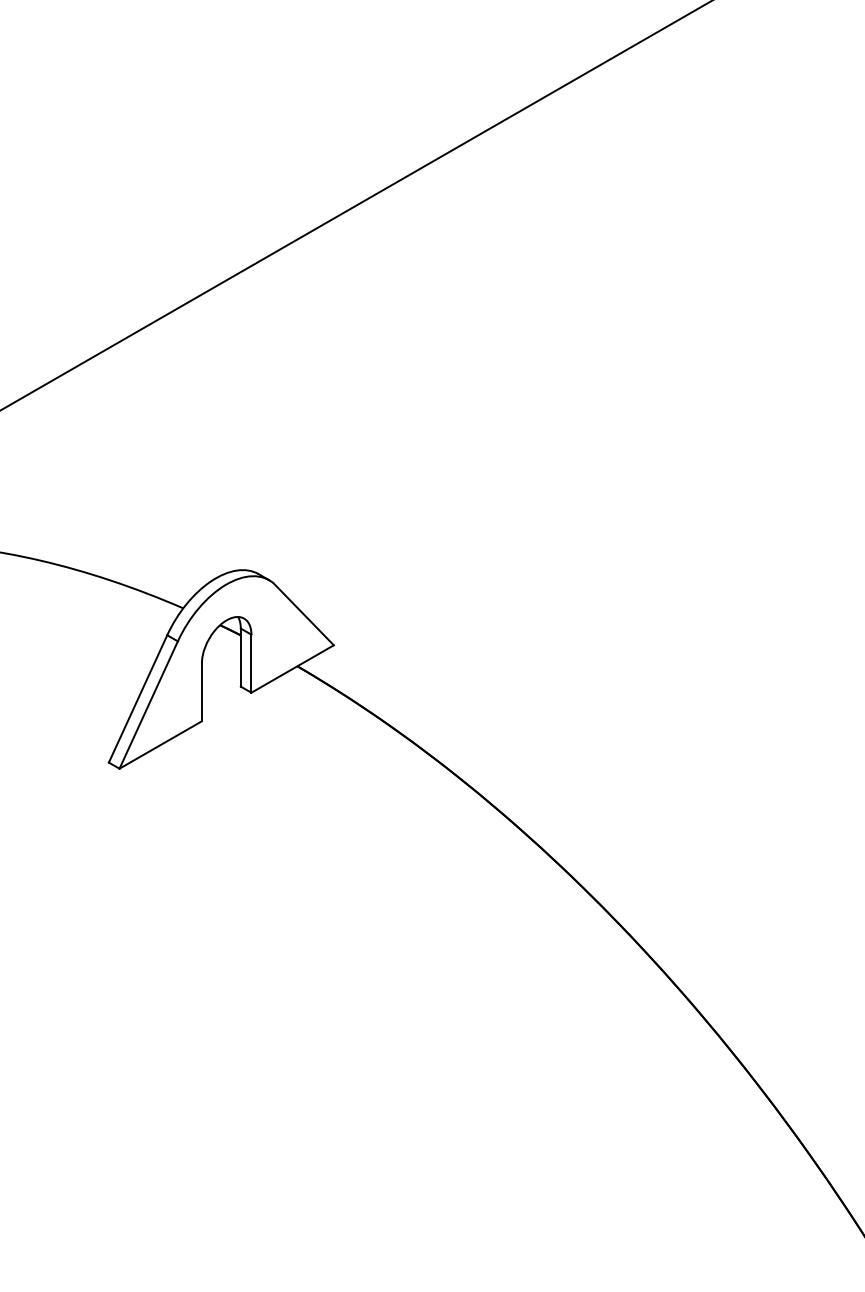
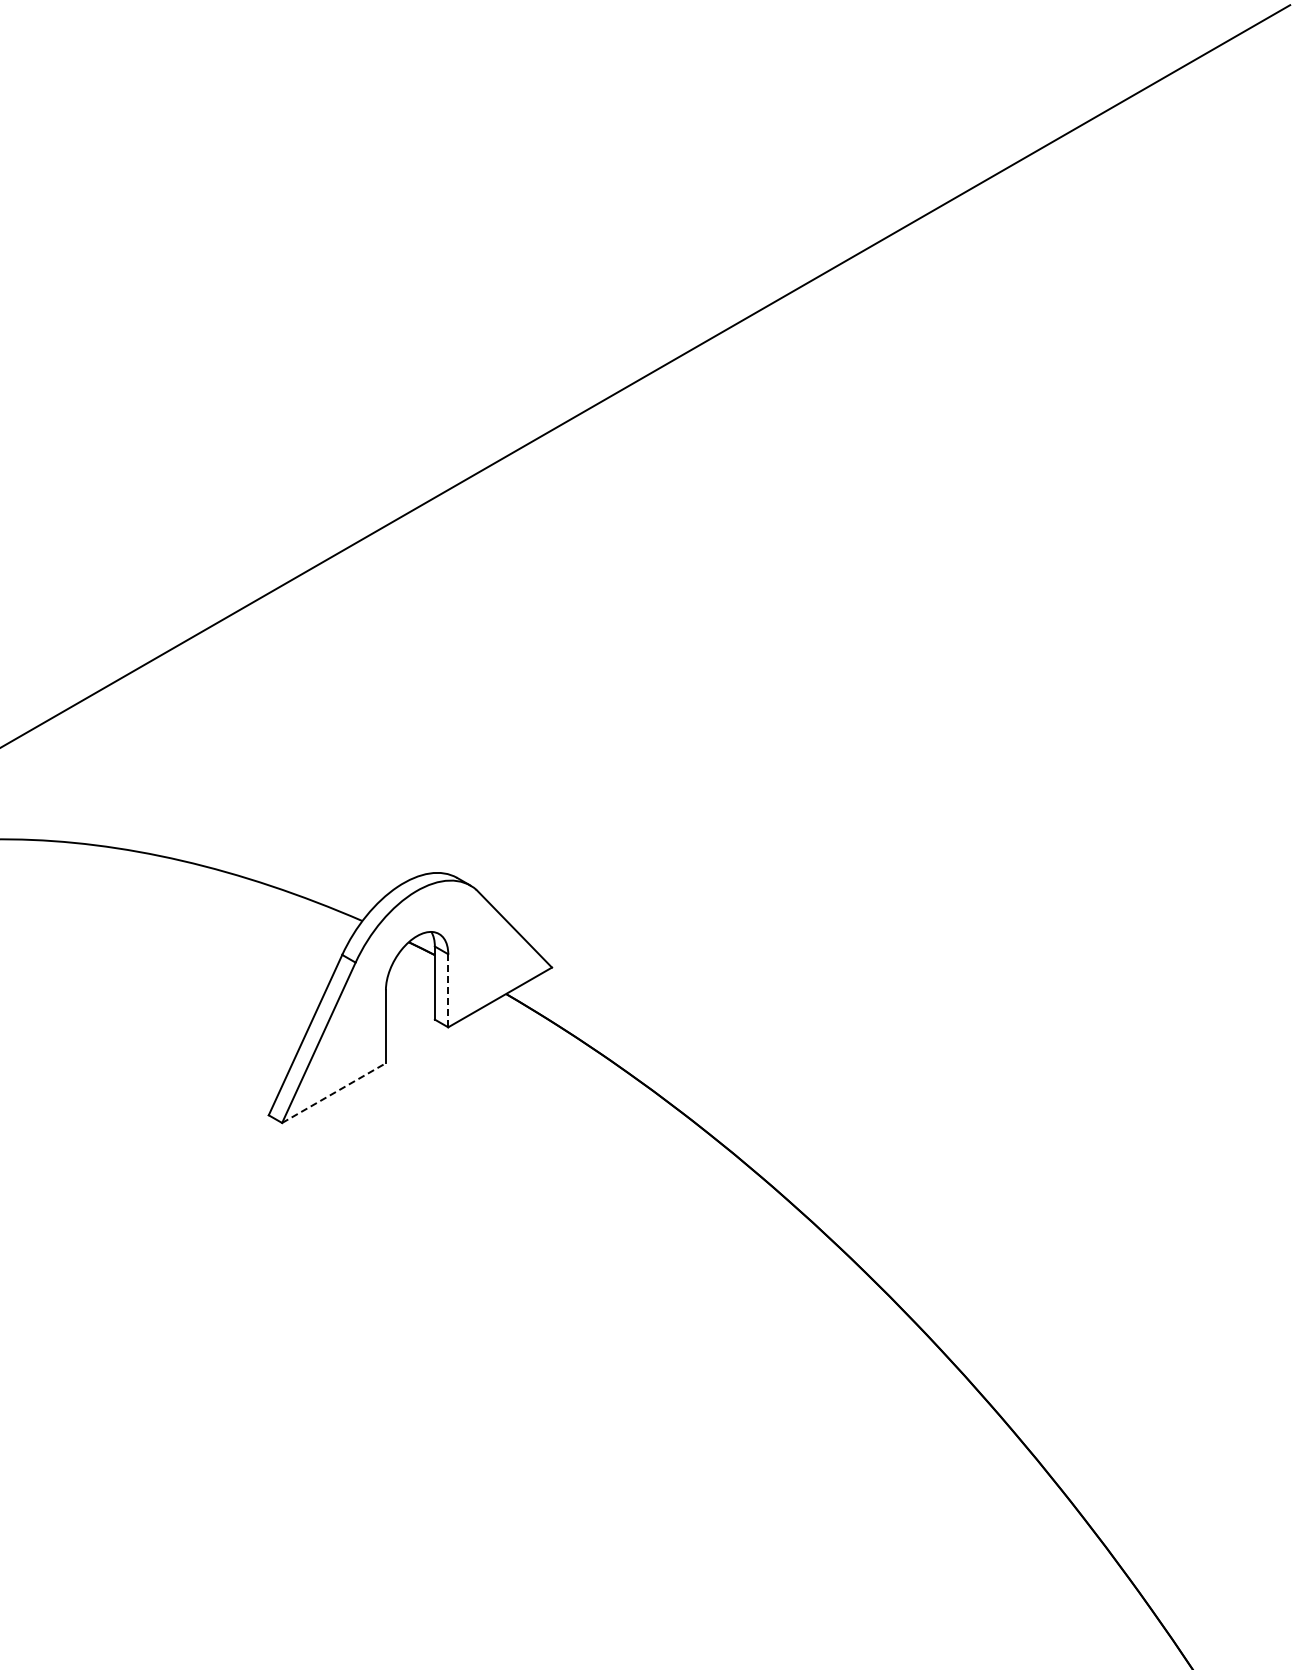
line: (251, 663) -> (448, 990), solid -> dashed
line: (161, 745) -> (334, 1093), solid -> dashed

